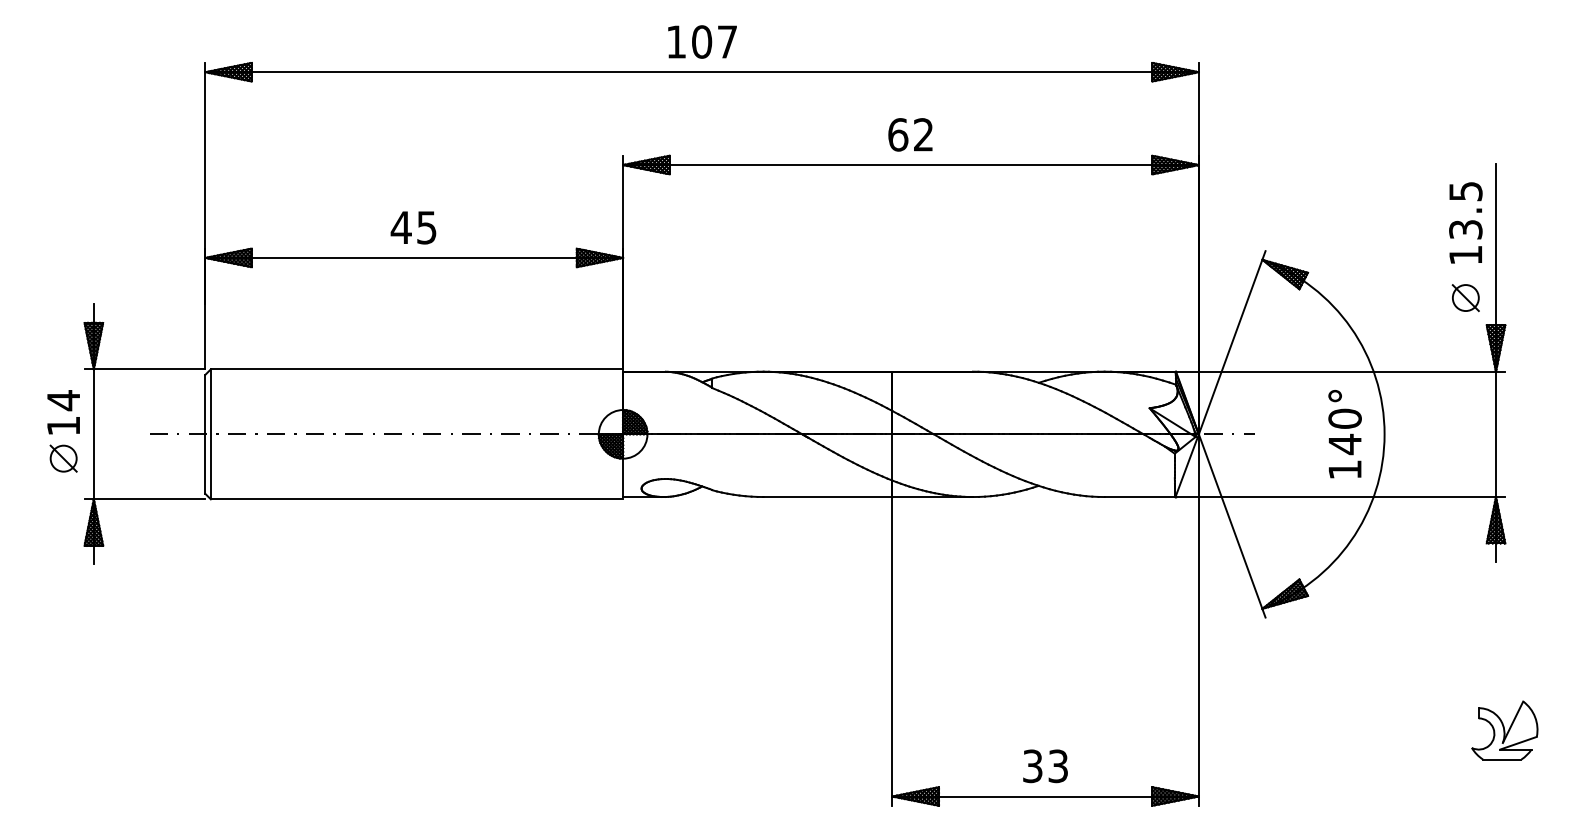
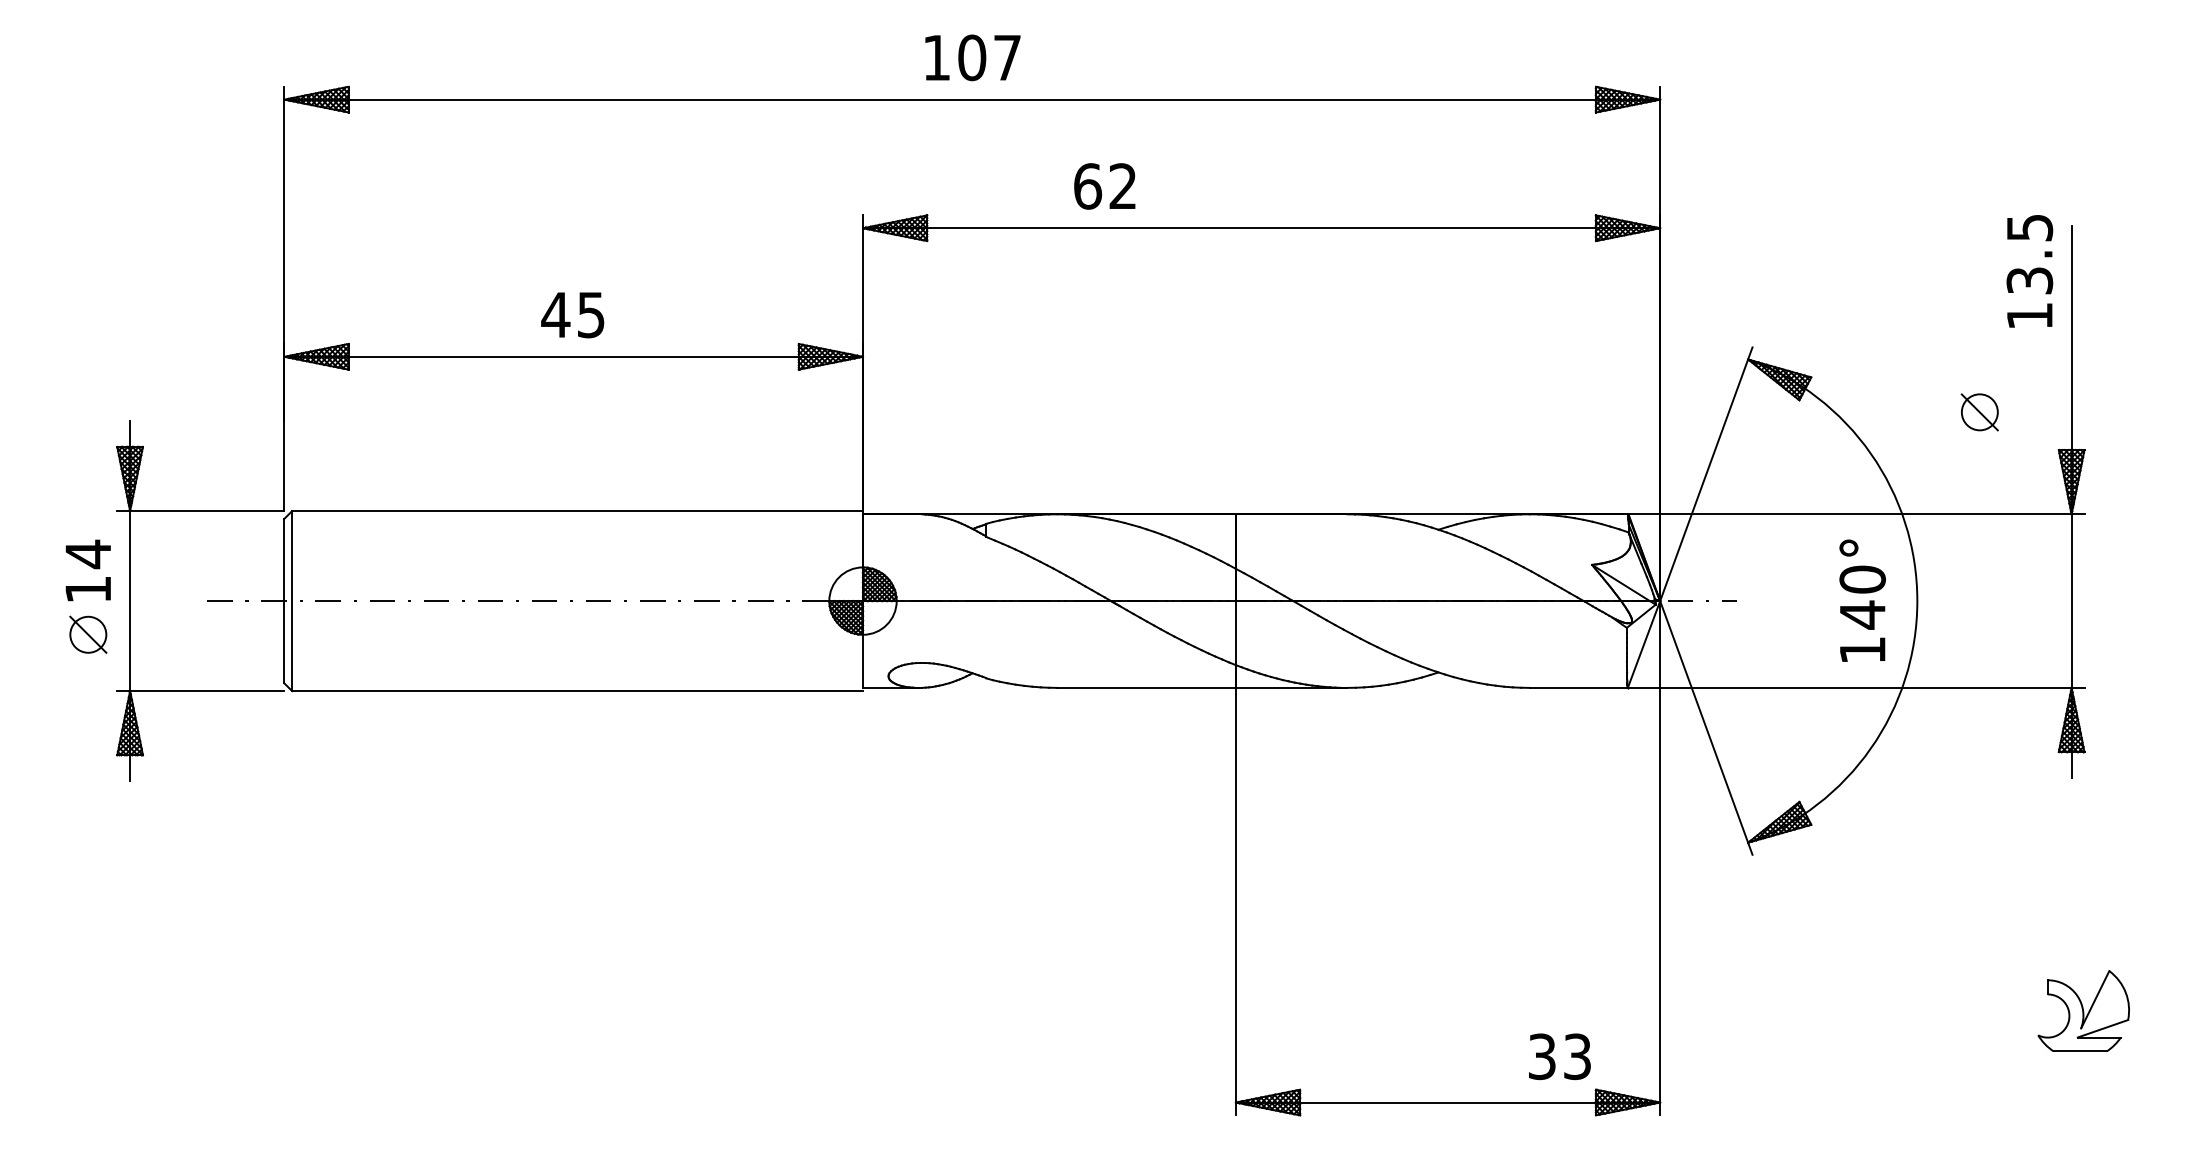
text: (910, 134) -> (1104, 186), moved
text: (1465, 223) -> (2029, 271), moved
part: (1465, 298) -> (1979, 412), moved
text: (1045, 766) -> (1559, 1056), moved

